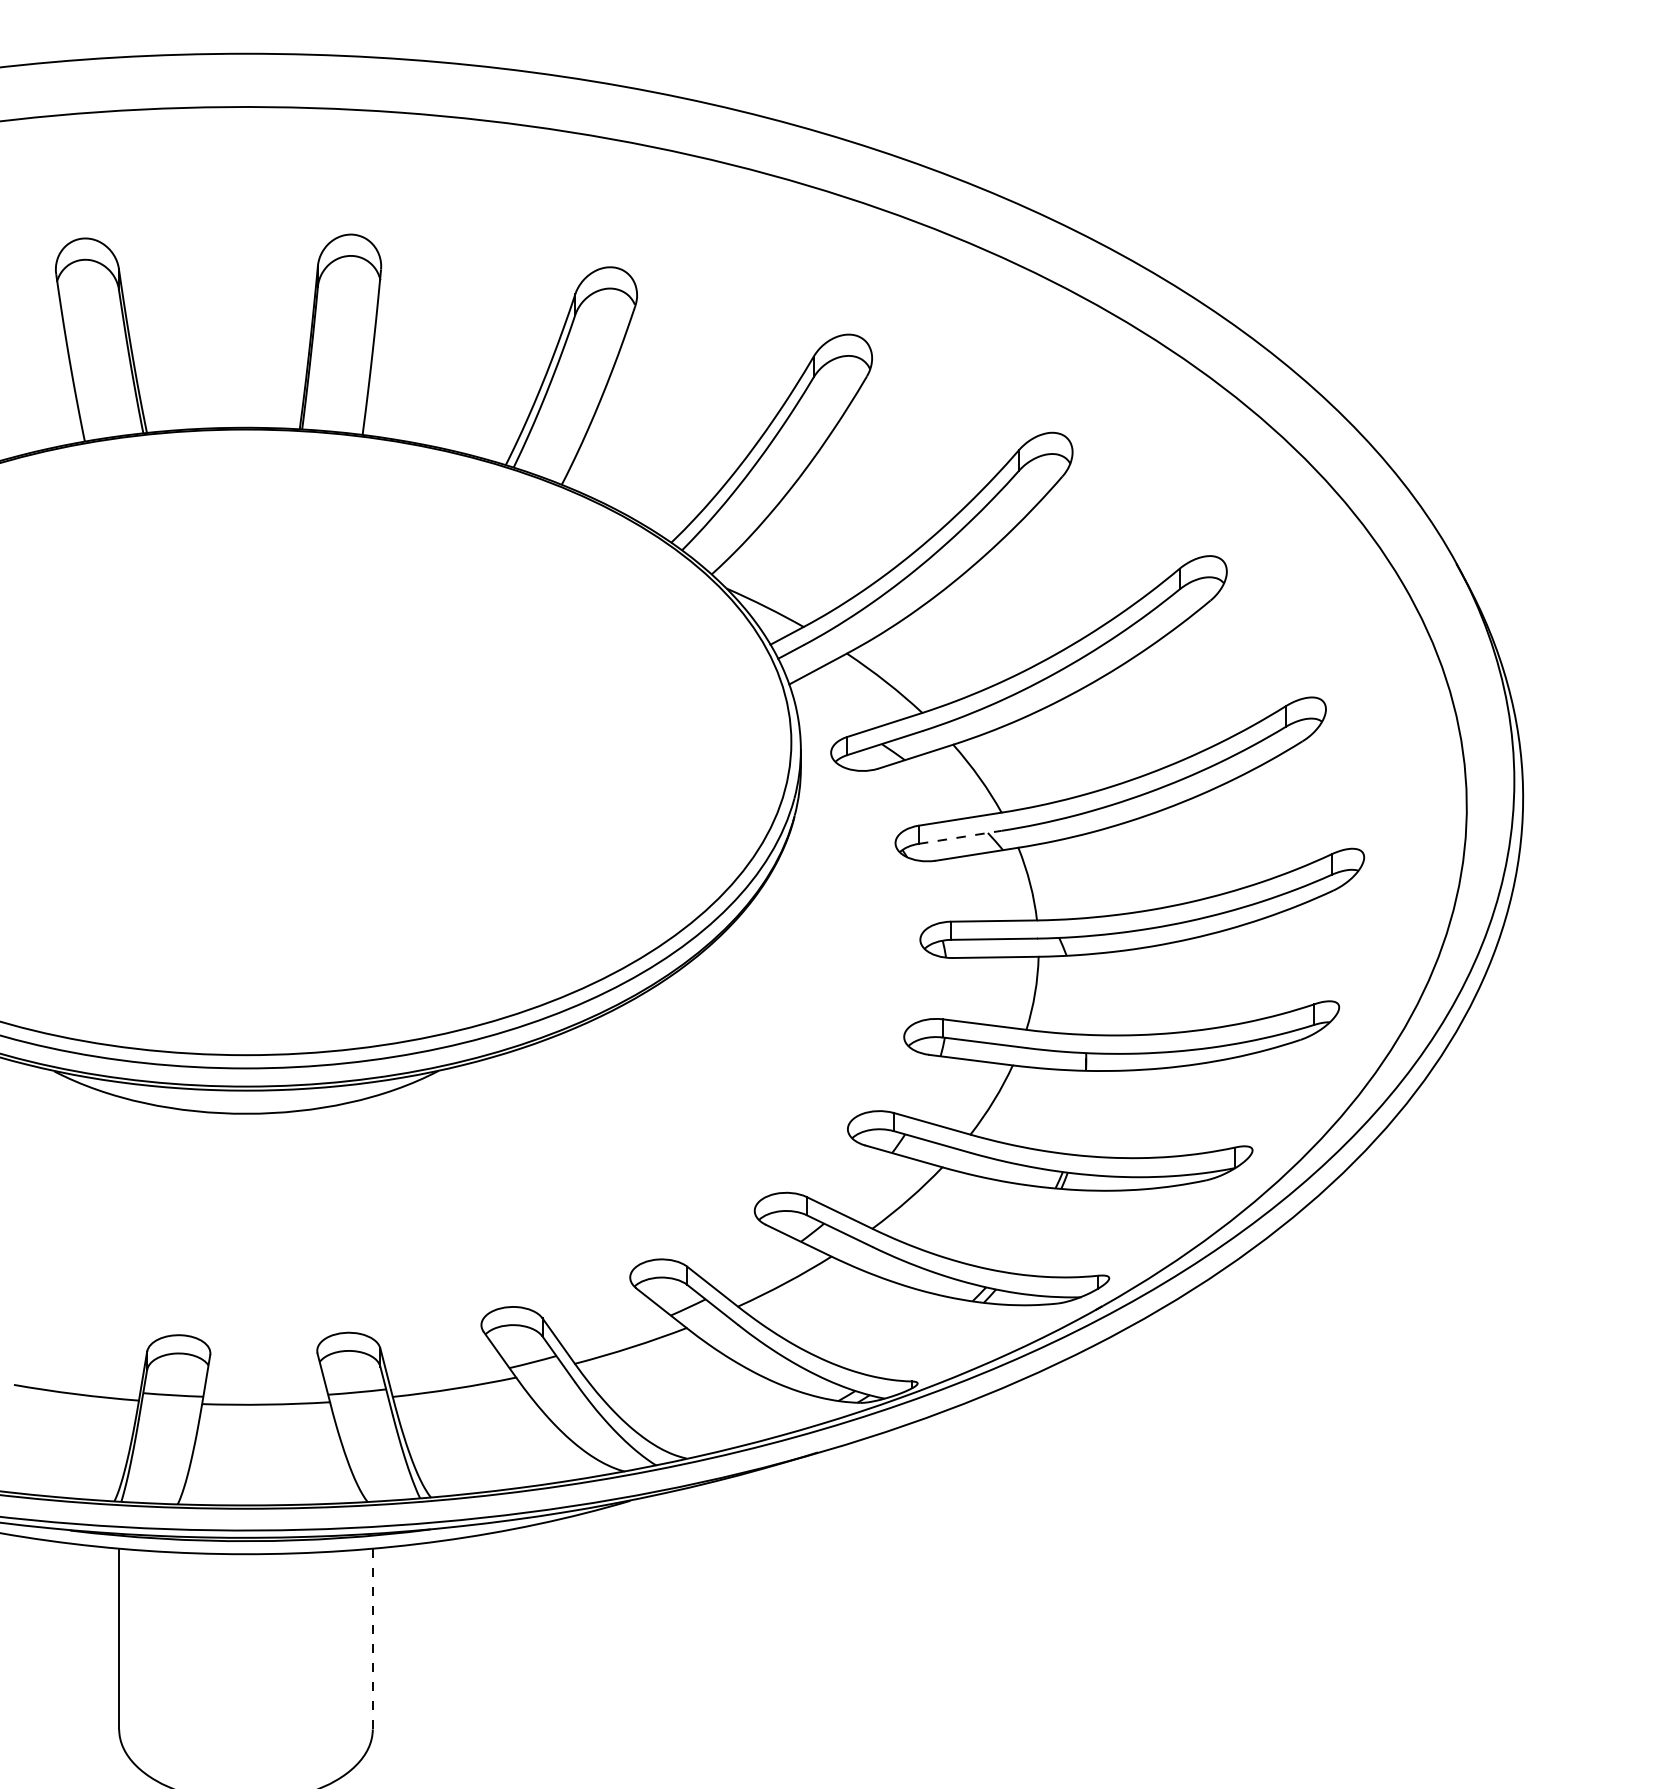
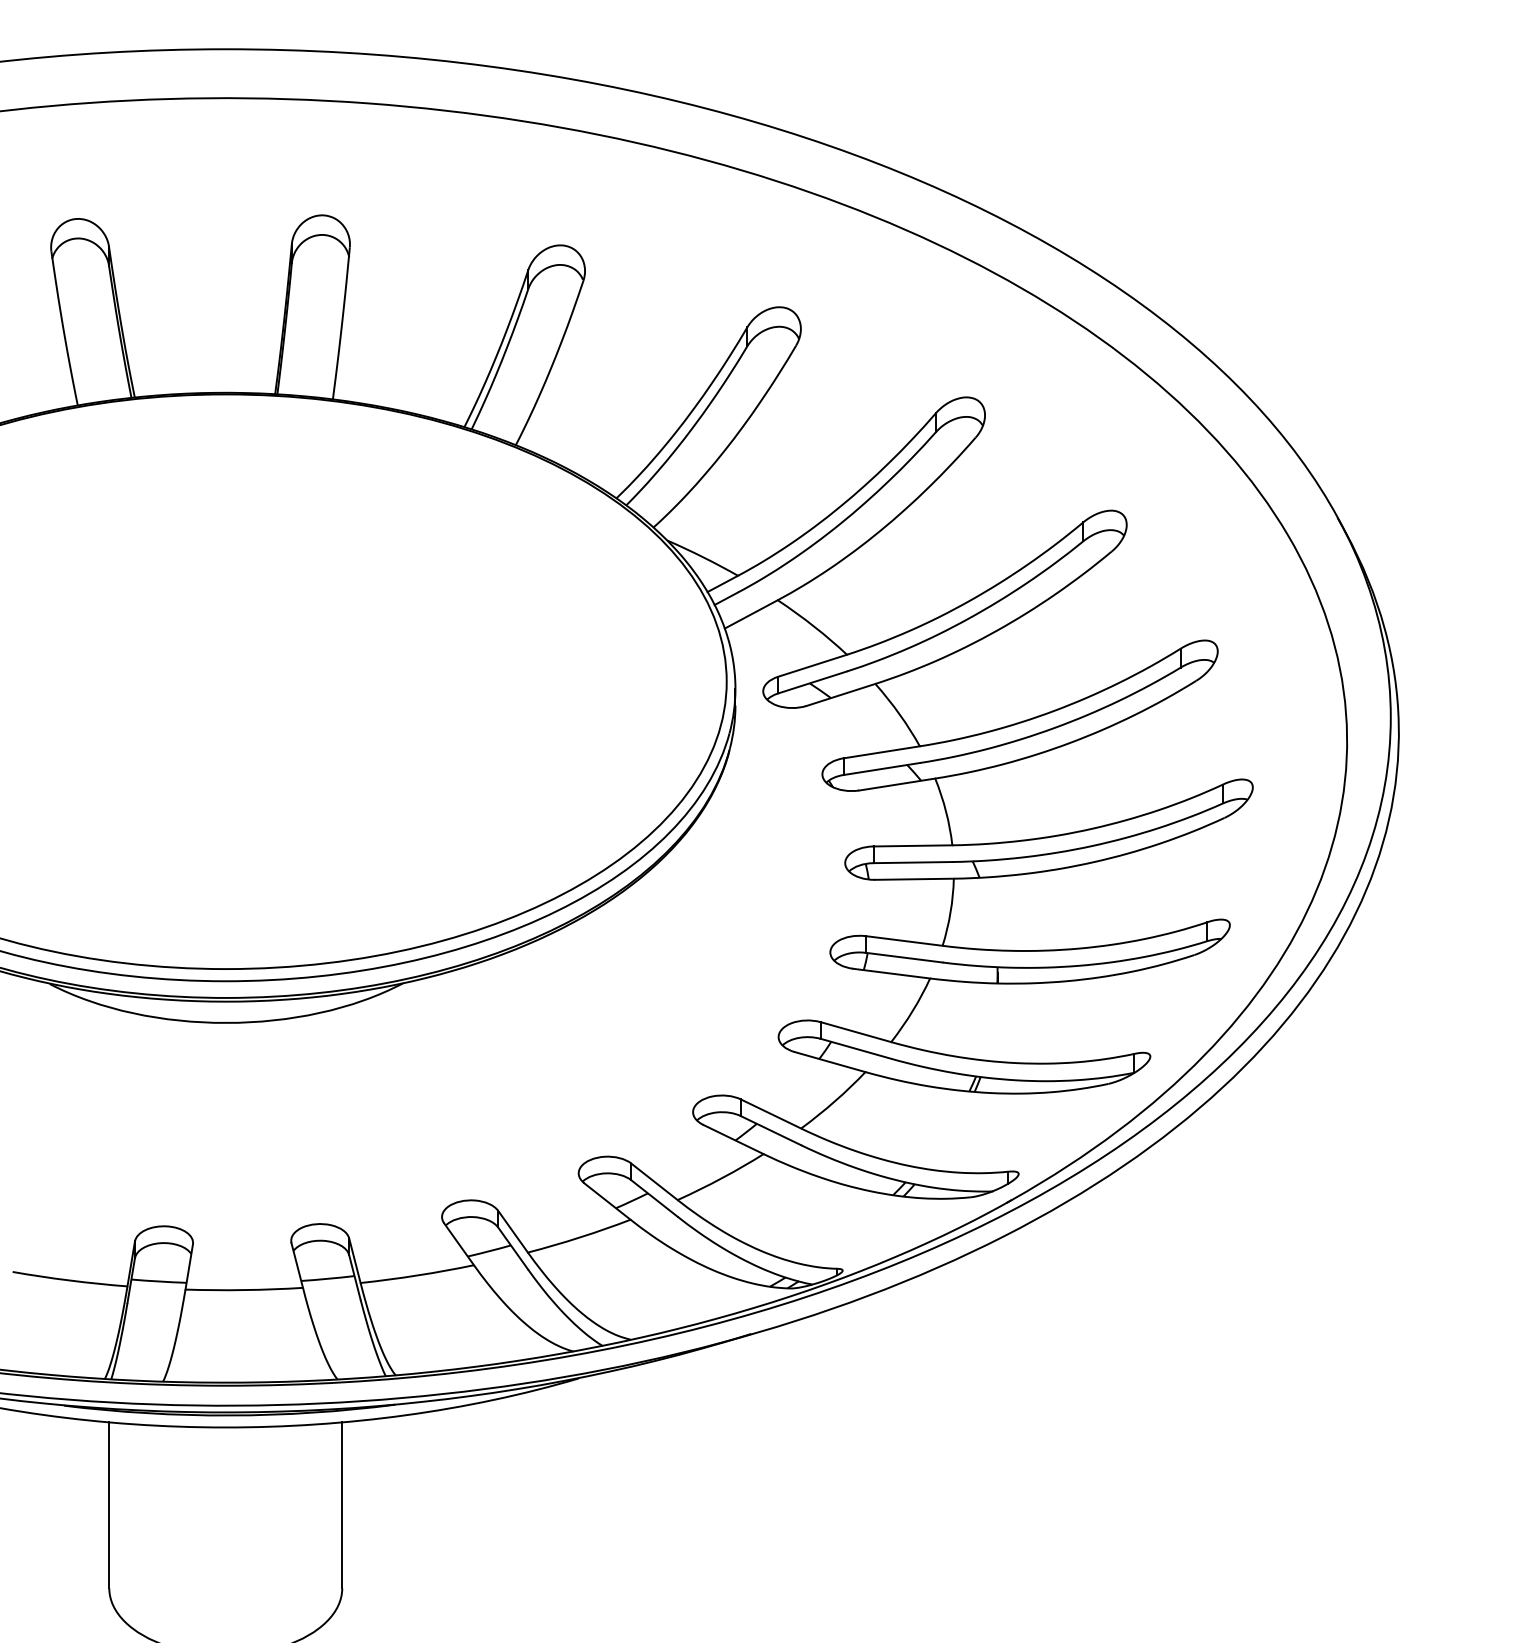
line: (960, 836) -> (882, 768), dashed -> solid
line: (373, 1638) -> (342, 1504), dashed -> solid

